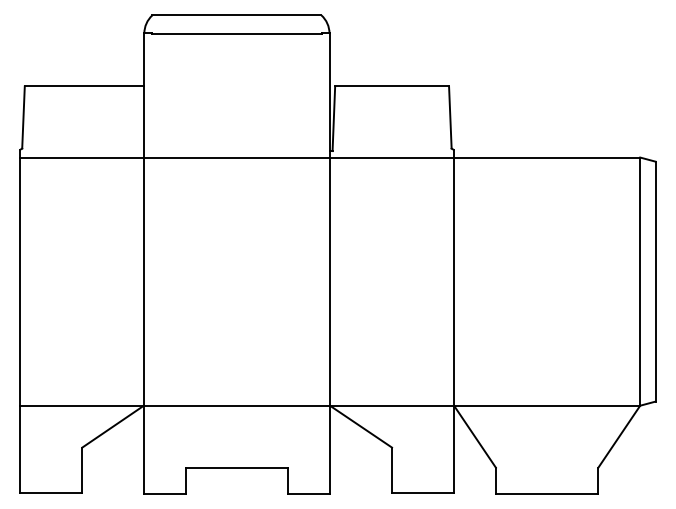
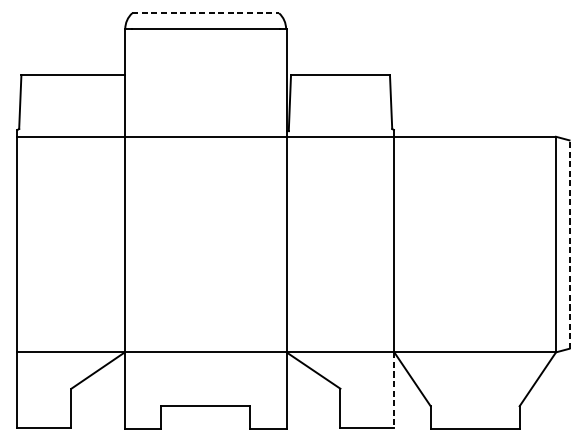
line: (236, 15) -> (205, 13), solid -> dashed
line: (655, 281) -> (569, 244), solid -> dashed
line: (454, 449) -> (394, 390), solid -> dashed

